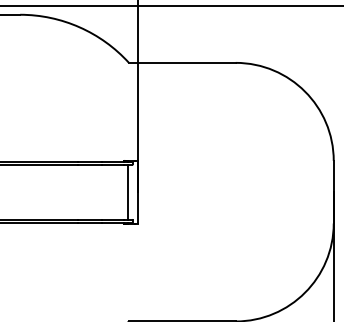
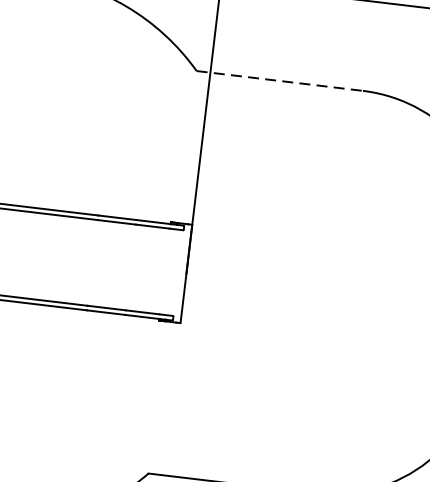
line: (182, 62) -> (280, 80), solid -> dashed
line: (128, 191) -> (172, 271), removed

